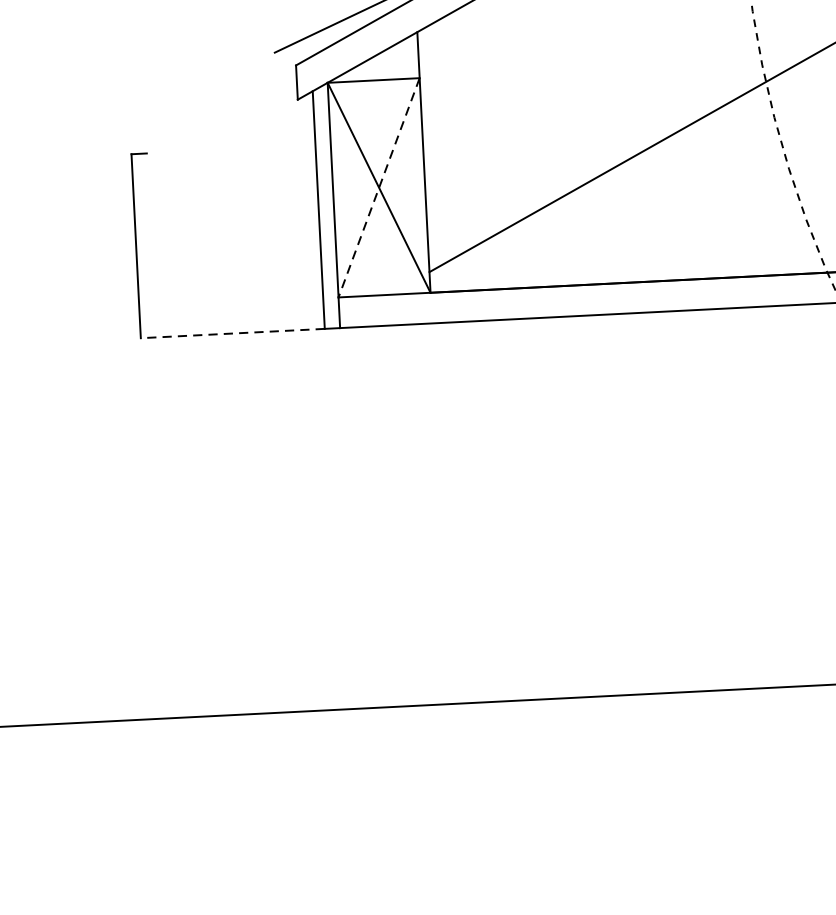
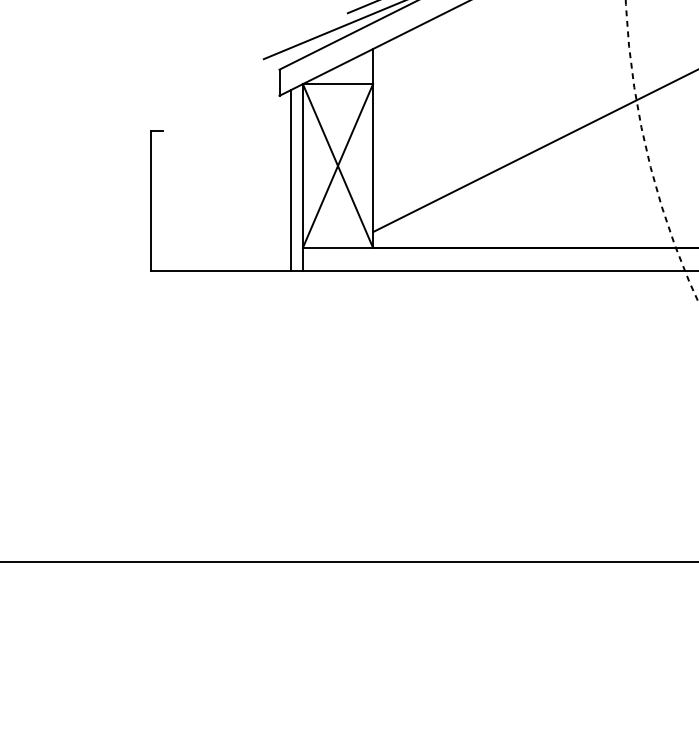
line: (378, 188) -> (337, 166), dashed -> solid
line: (232, 333) -> (220, 271), dashed -> solid

